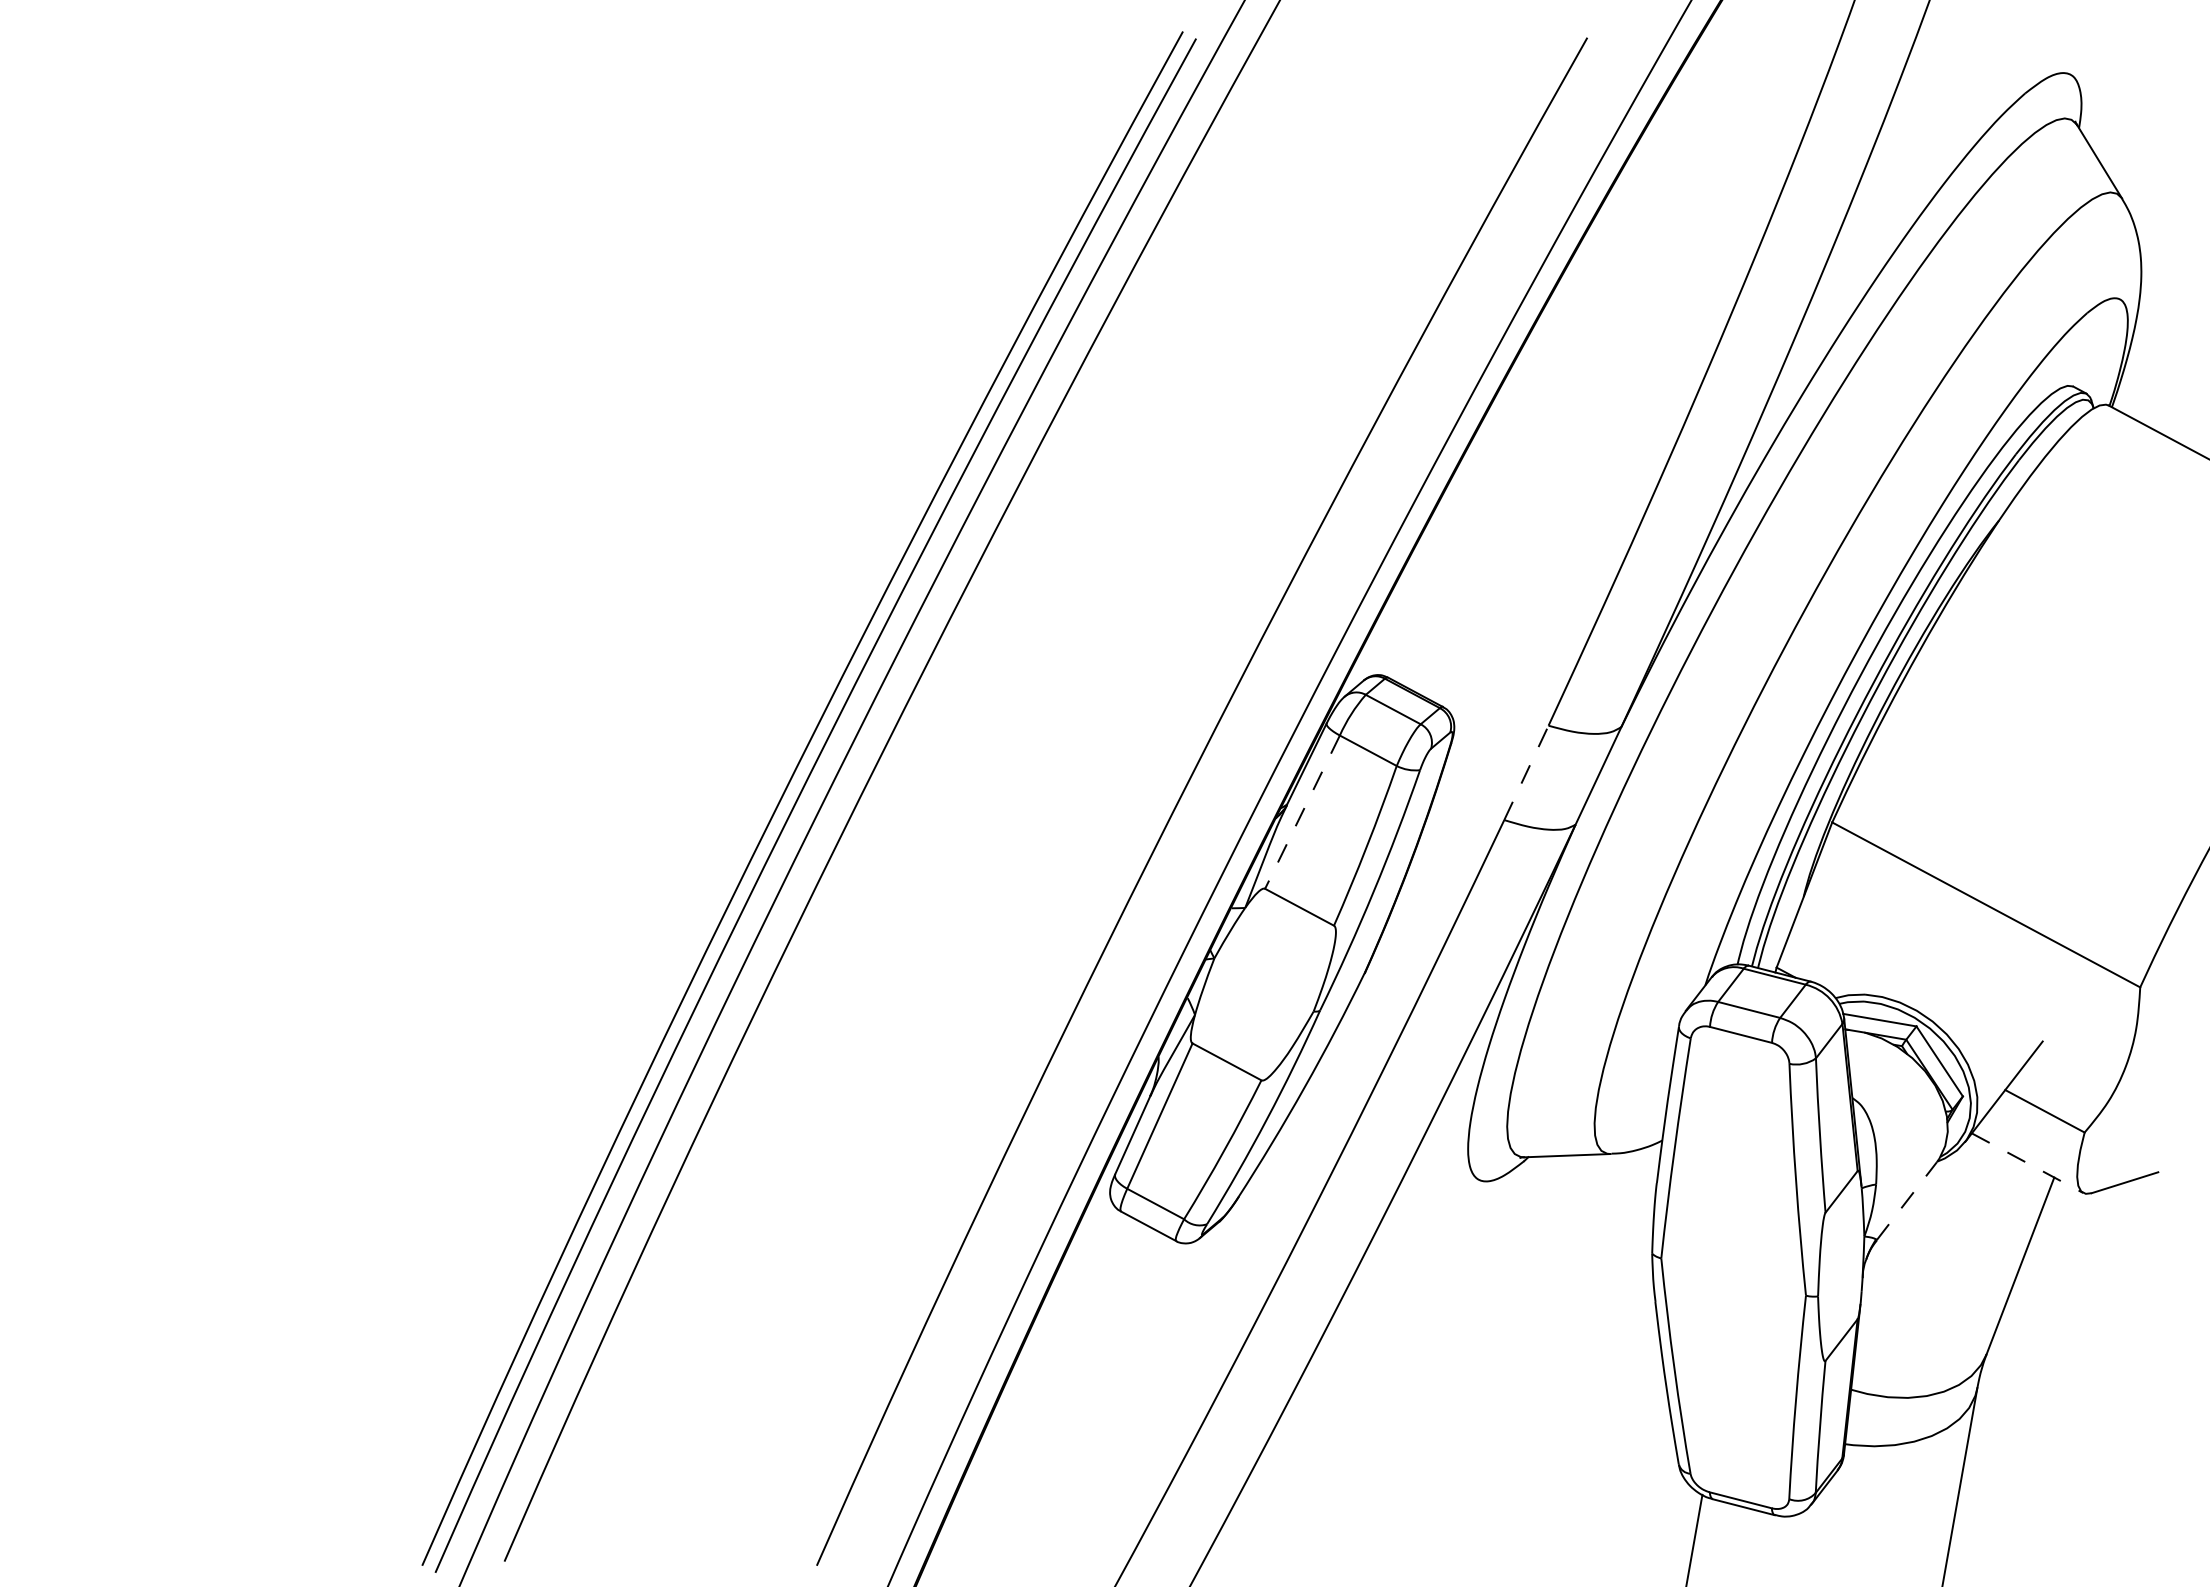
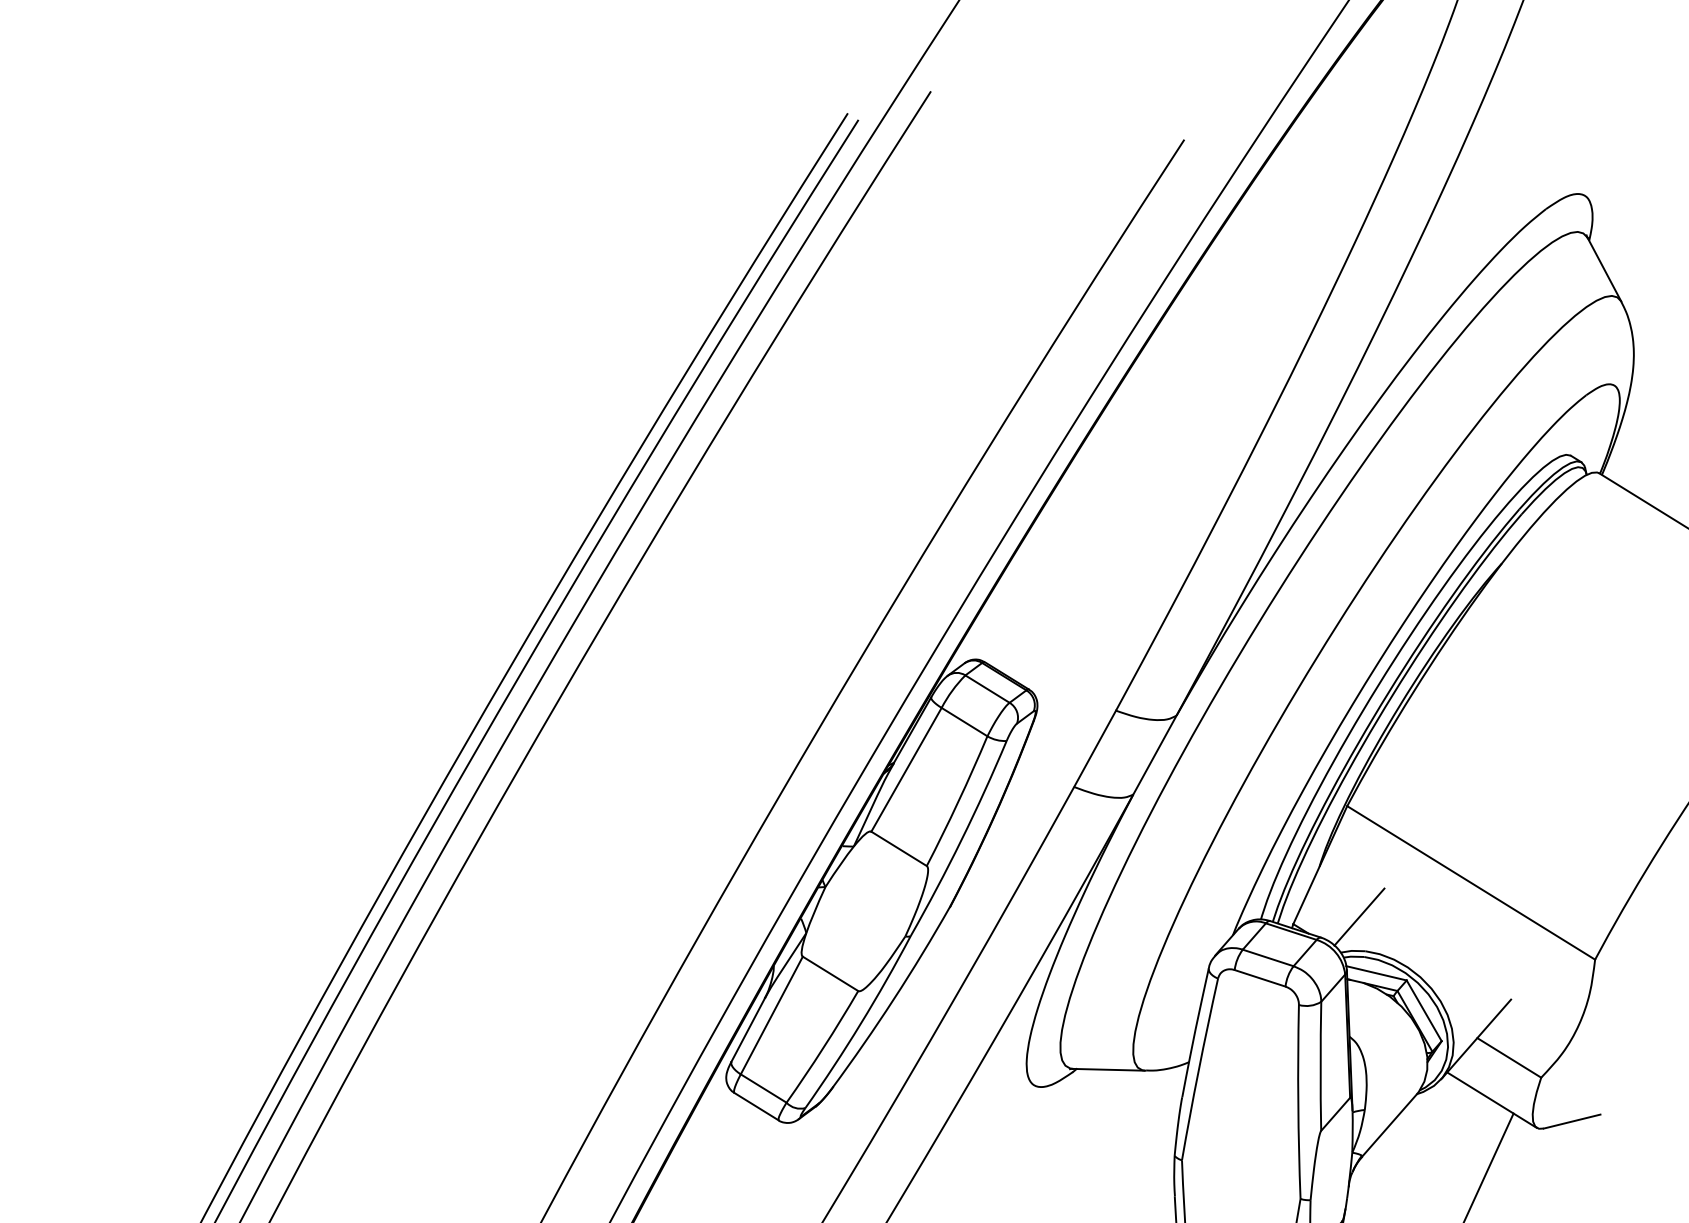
line: (1526, 772) -> (1095, 748), dashed -> solid
line: (1302, 812) -> (906, 770), dashed -> solid
line: (1854, 954) -> (1358, 917), added
line: (2027, 1163) -> (1491, 1100), dashed -> solid
line: (1907, 1200) -> (1390, 1124), dashed -> solid

